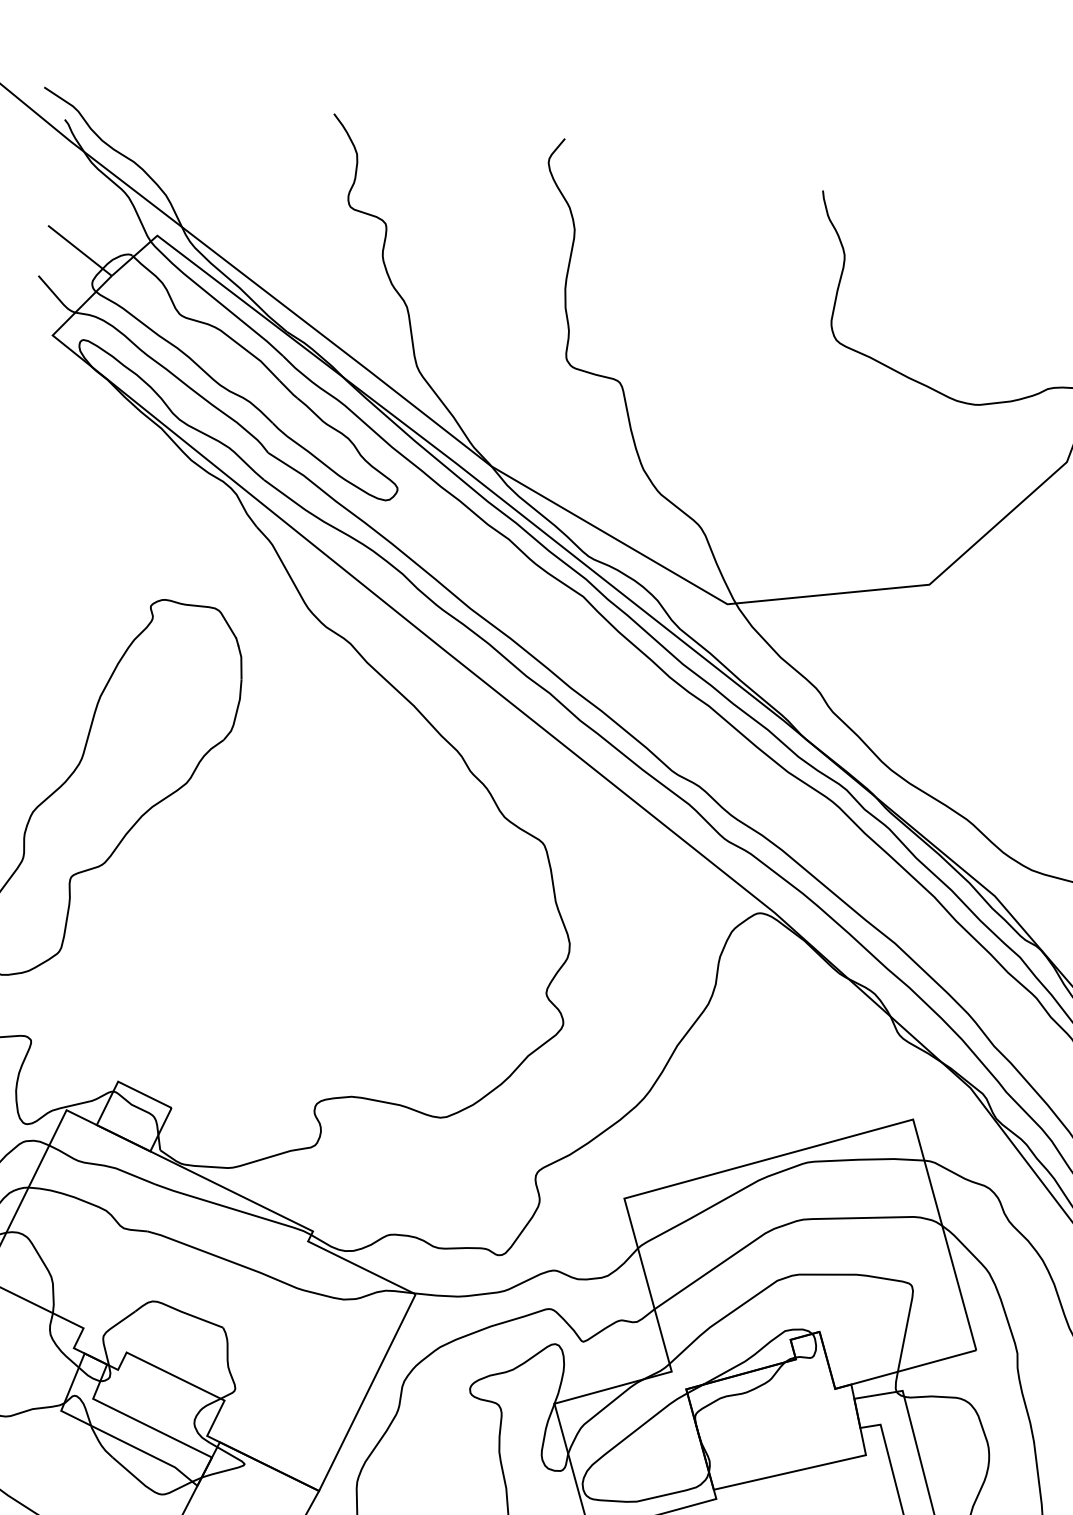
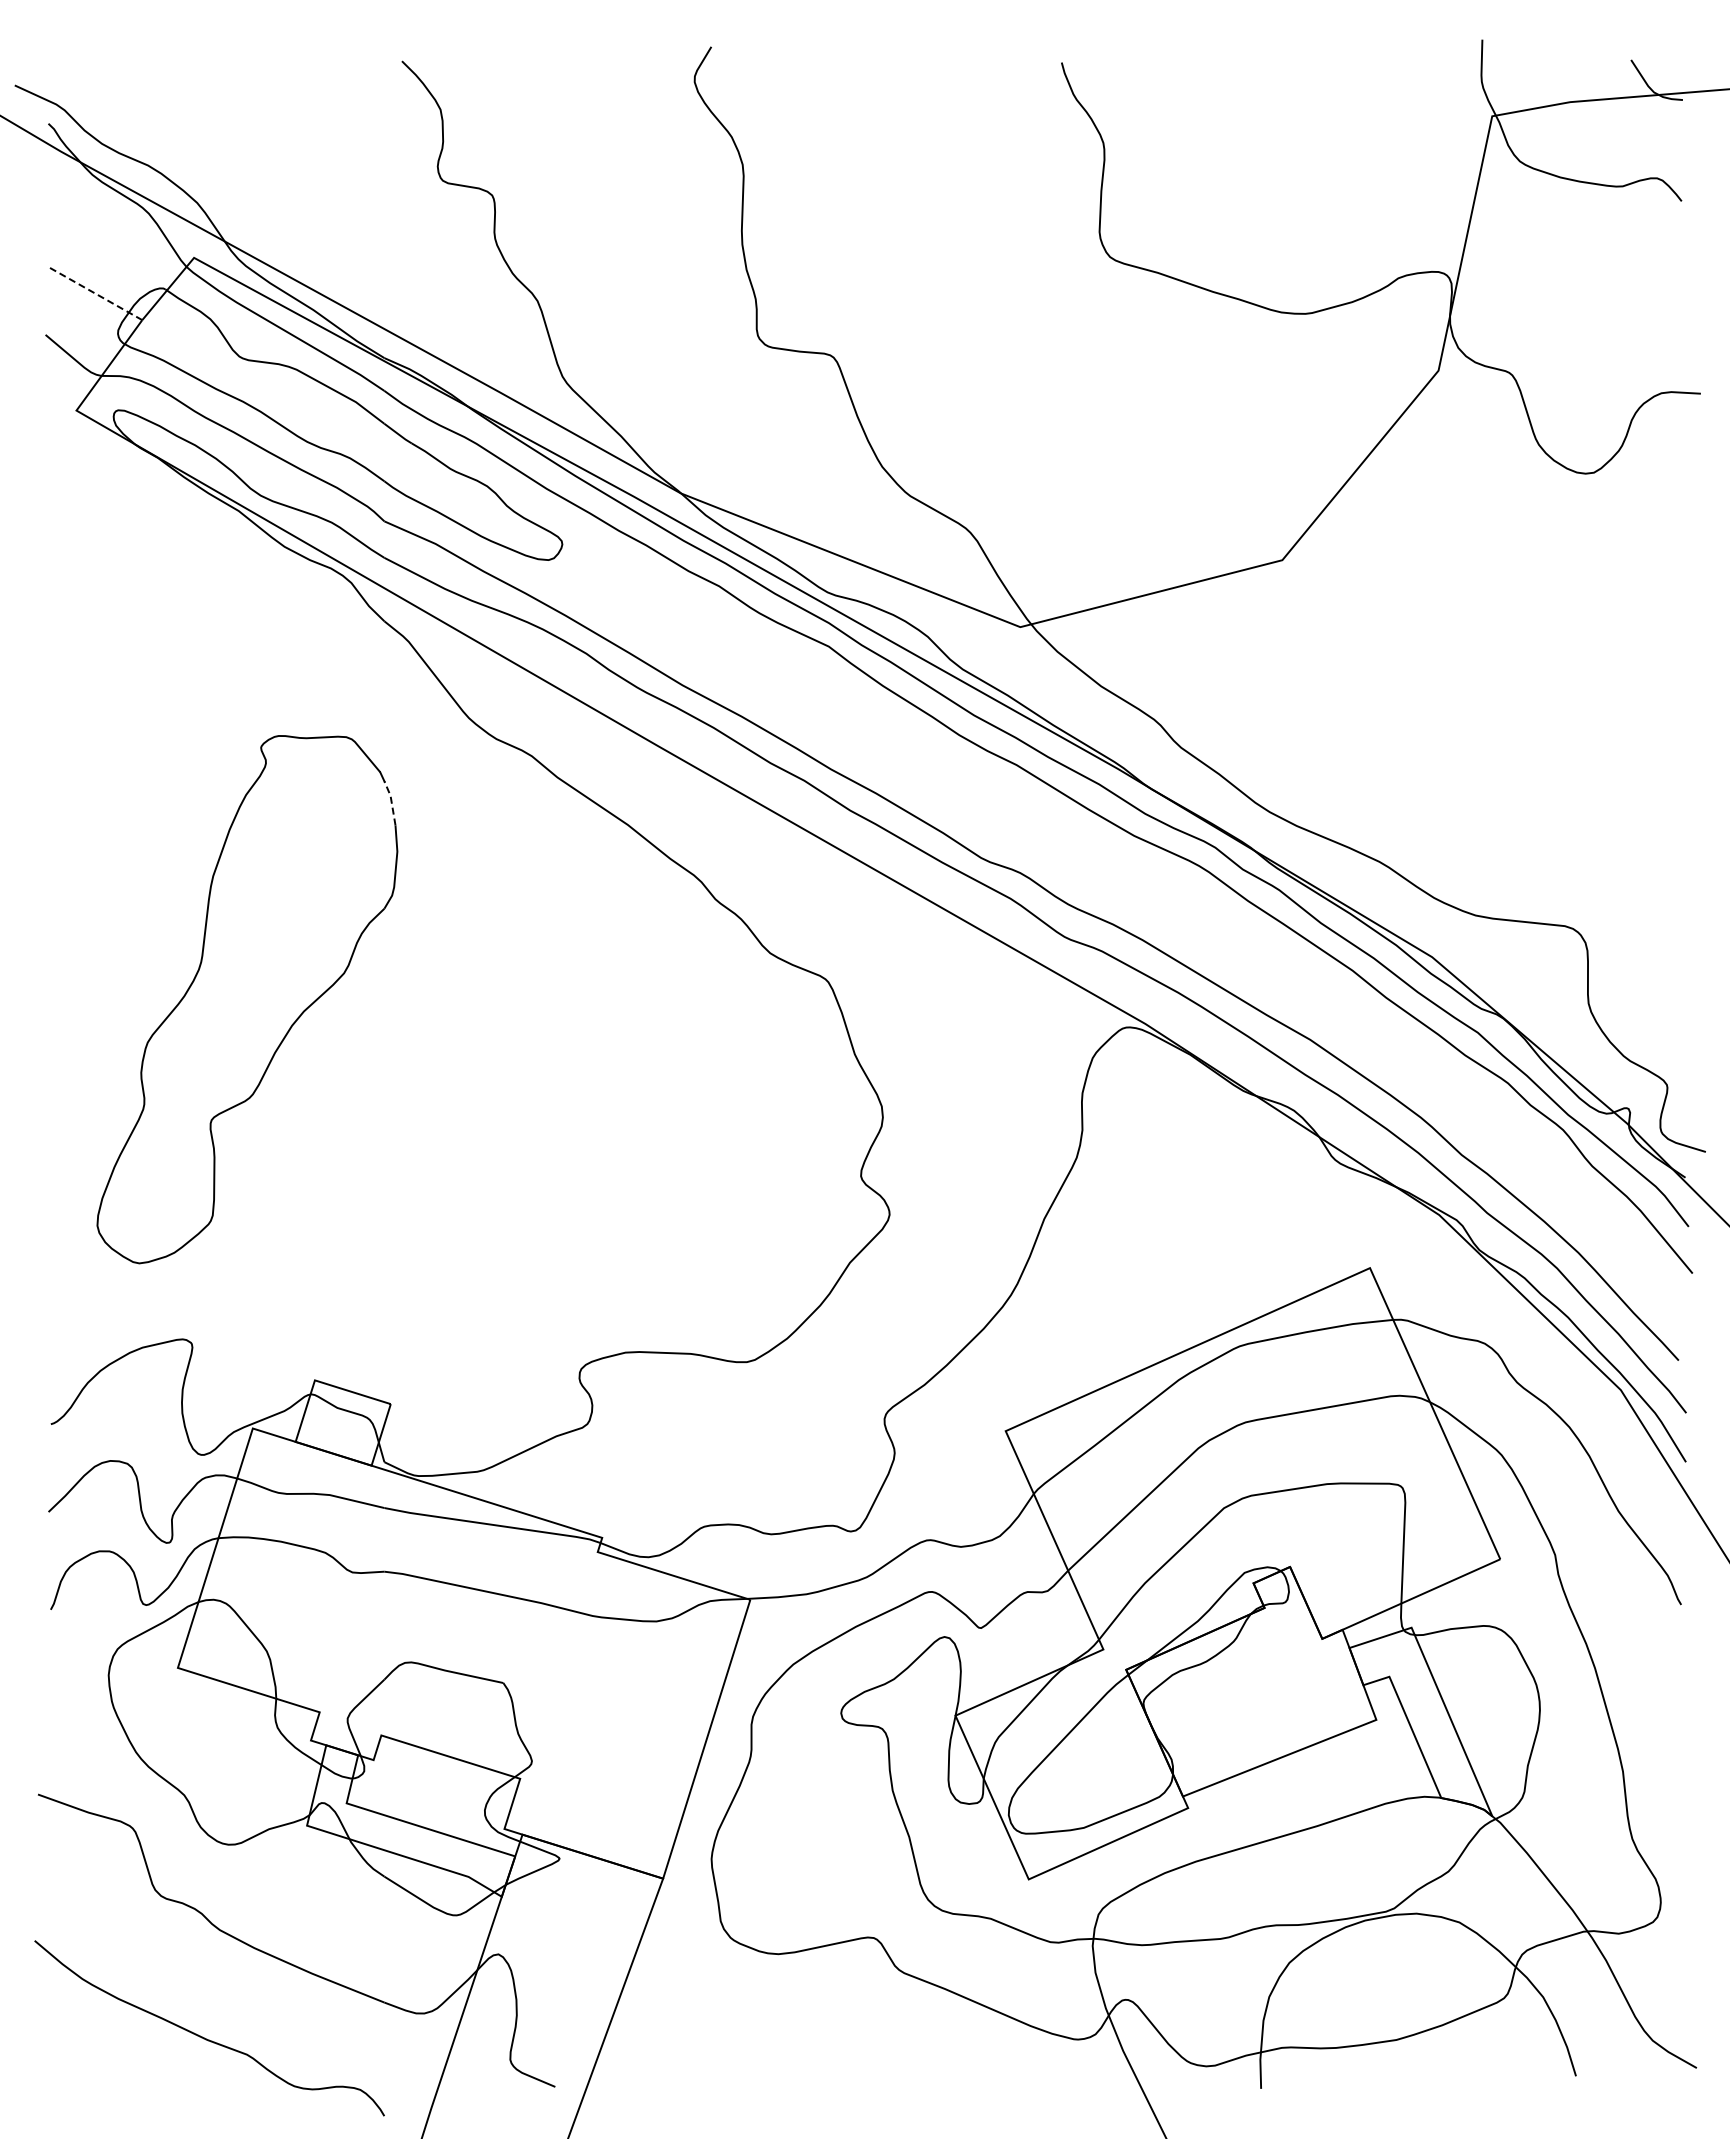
line: (79, 250) -> (94, 293), solid -> dashed
line: (241, 662) -> (391, 802), solid -> dashed

